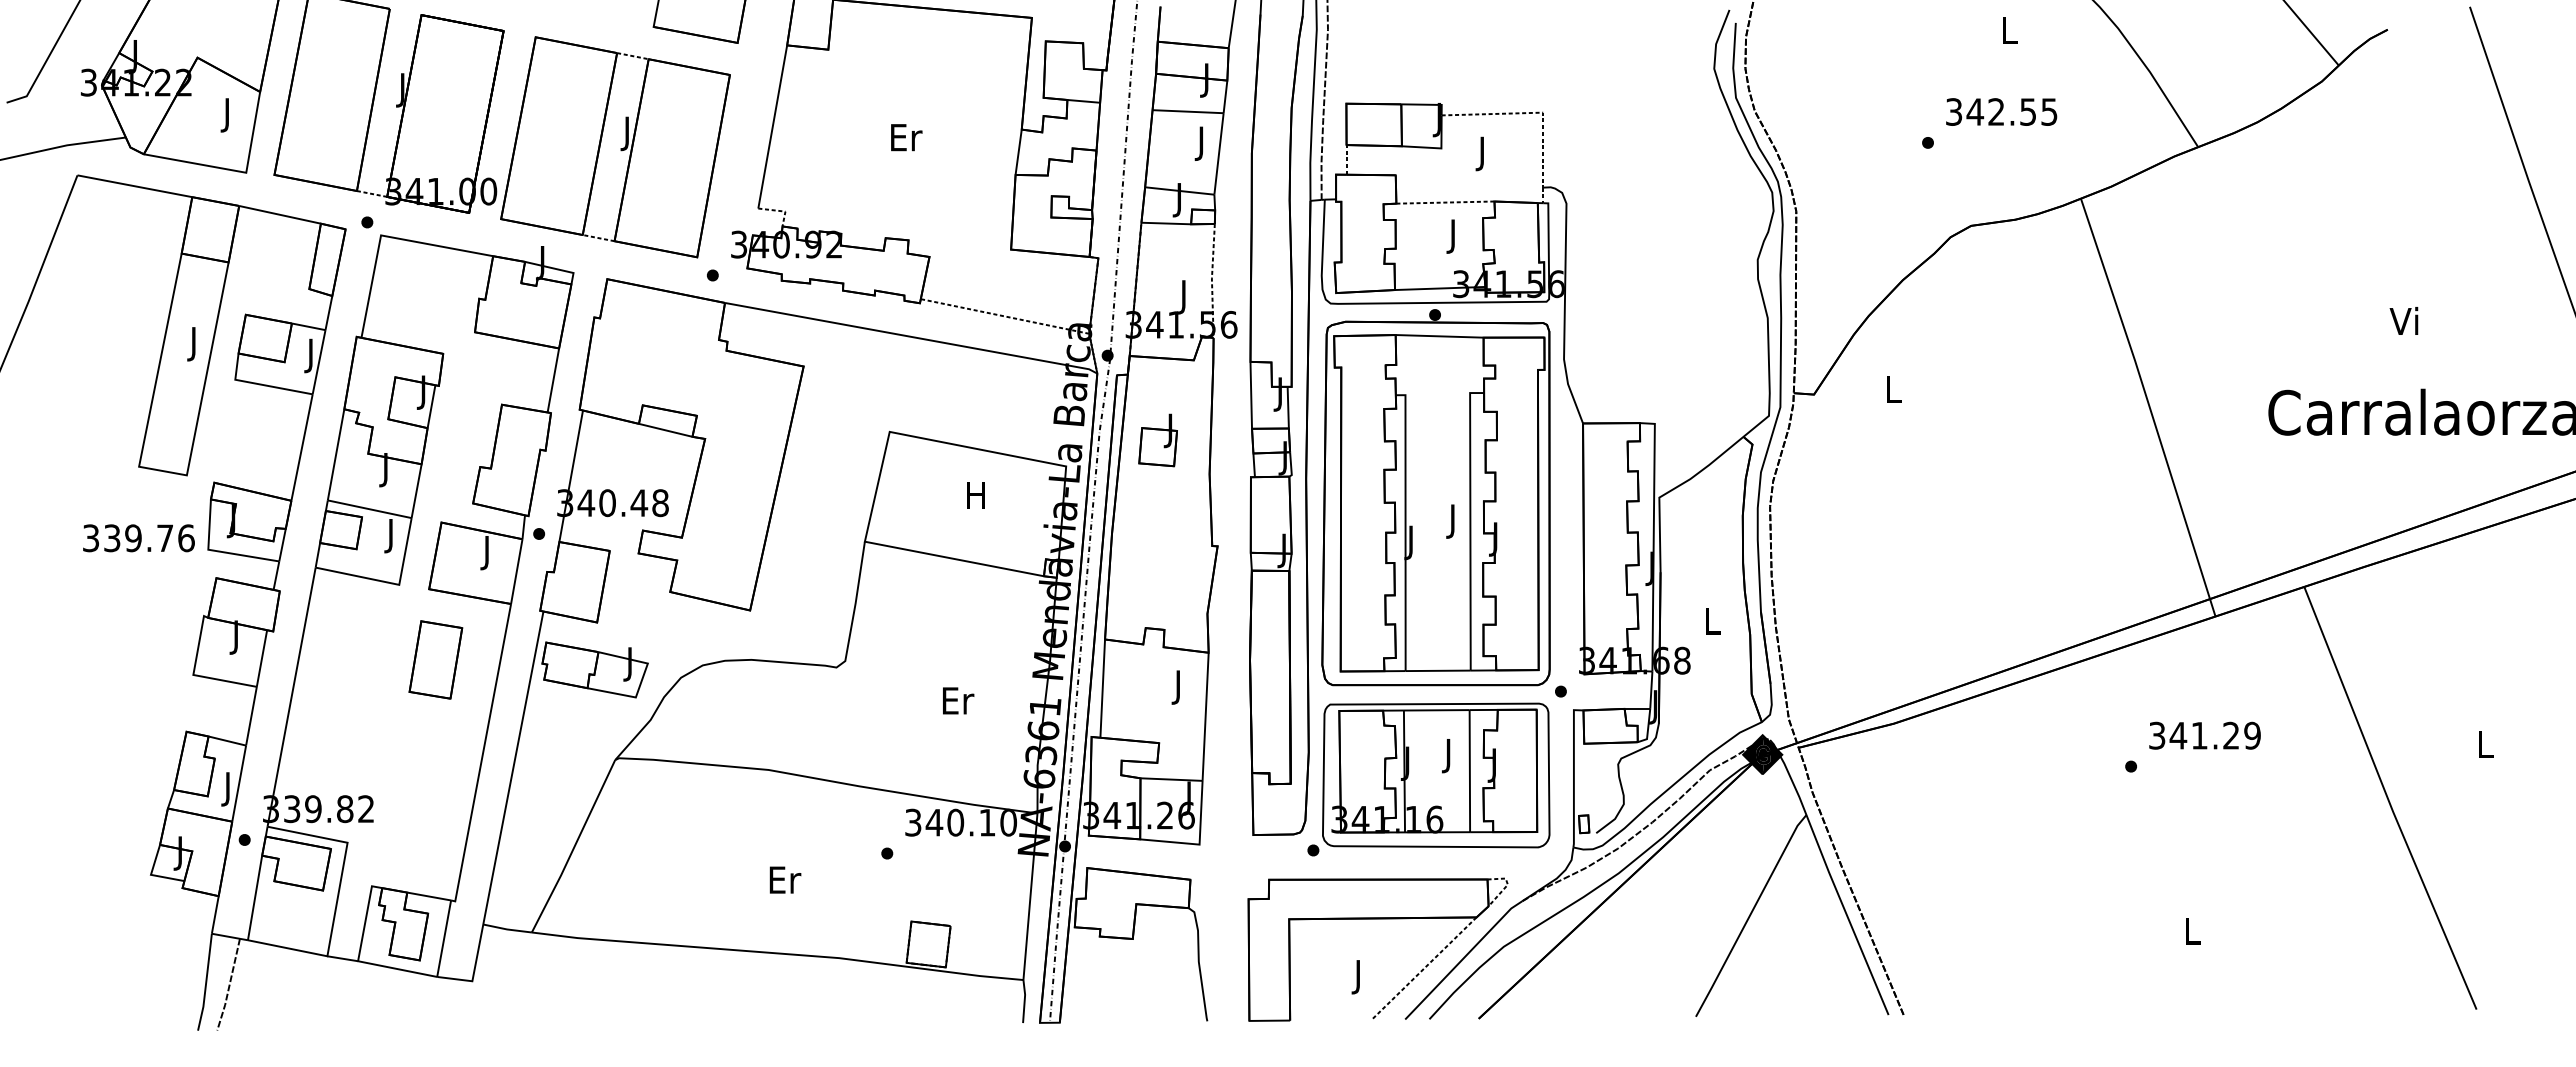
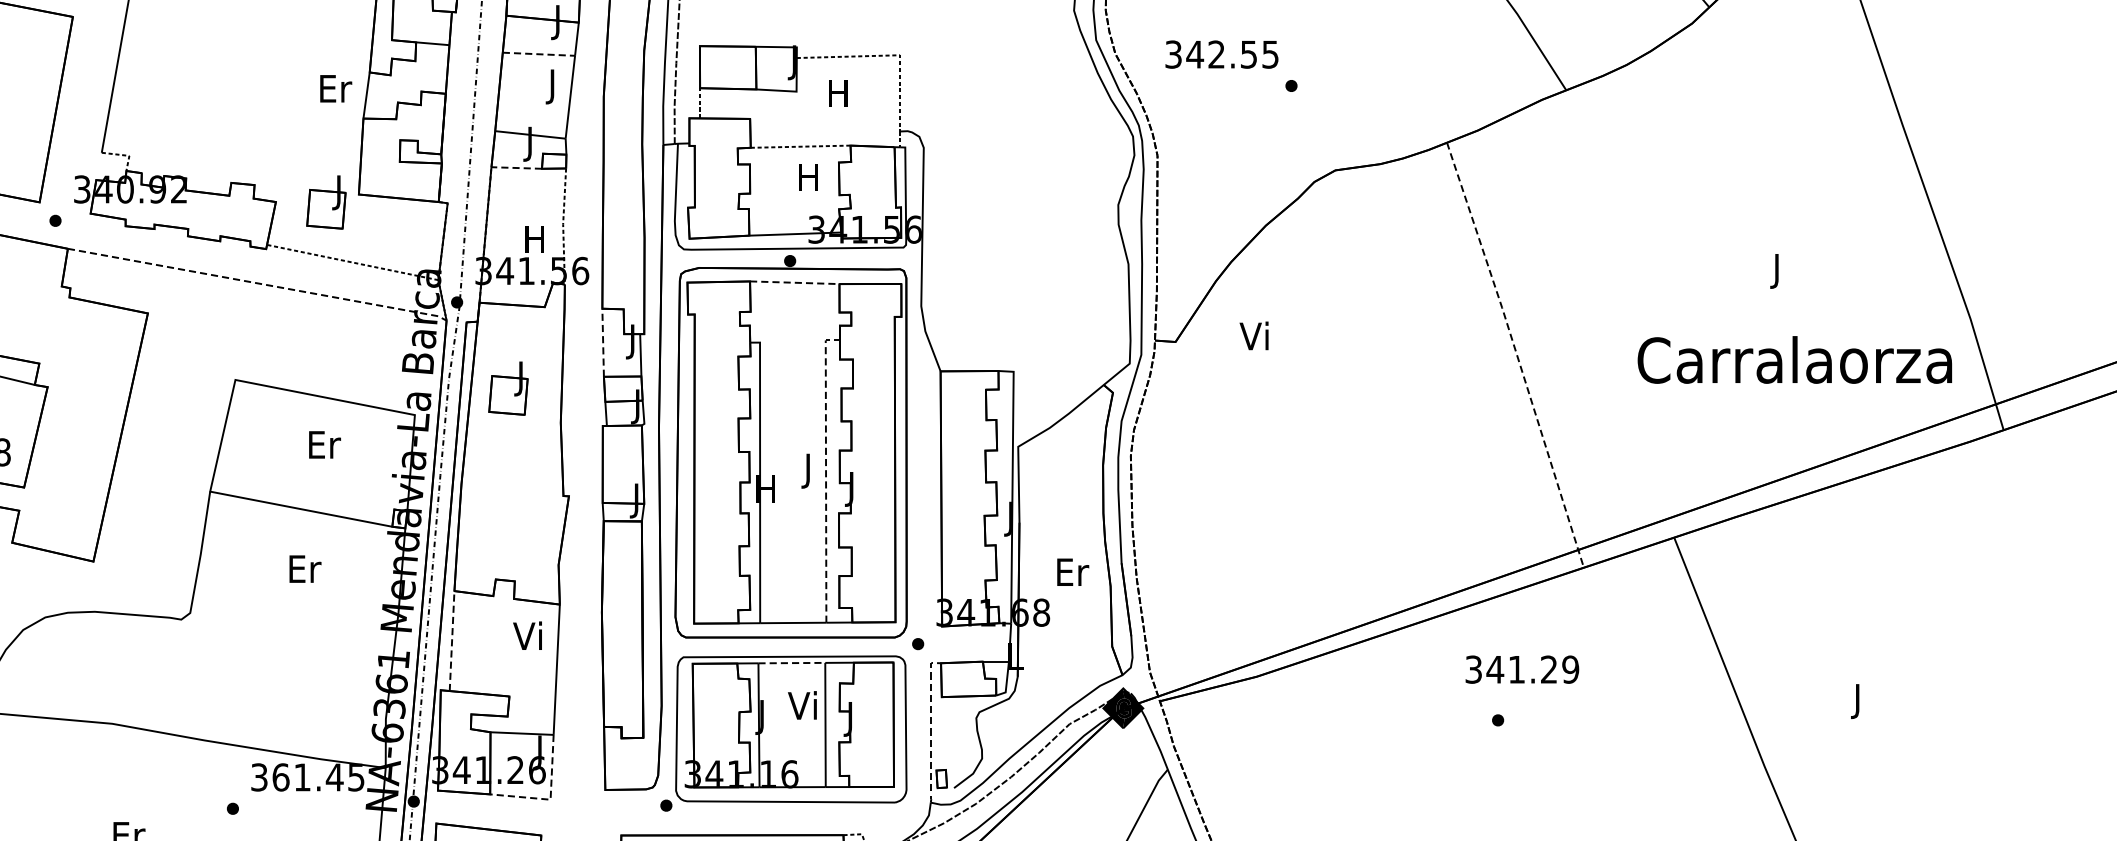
line: (1188, 111) -> (539, 54), solid -> dashed
text: (2001, 111) -> (1221, 54), moved
text: (906, 137) -> (335, 88), moved
text: (1482, 153) -> (838, 96), J -> H
line: (1166, 223) -> (516, 167), solid -> dashed
text: (1452, 236) -> (807, 181), J -> H
part: (978, 257) -> (325, 202), added
text: (1183, 297) -> (534, 243), J -> H
text: (2403, 324) -> (1775, 270), Vi -> J
line: (1439, 336) -> (794, 282), solid -> dashed
line: (912, 337) -> (258, 283), solid -> dashed
text: (1891, 388) -> (1254, 335), L -> Vi
line: (1251, 394) -> (603, 341), solid -> dashed
line: (2149, 406) -> (1516, 354), solid -> dashed
text: (977, 495) -> (324, 444), H -> Er
line: (1470, 523) -> (826, 473), solid -> dashed
text: (1410, 542) -> (765, 492), J -> H
text: (1713, 620) -> (1073, 571), L -> Er
text: (1176, 686) -> (527, 638), J -> Vi
line: (1102, 688) -> (451, 640), solid -> dashed
text: (958, 700) -> (305, 568), moved
text: (1656, 707) -> (1015, 660), J -> L
line: (1436, 710) -> (791, 663), solid -> dashed
text: (2204, 735) -> (1521, 669), moved
text: (2485, 748) -> (1858, 701), L -> J
text: (1447, 755) -> (802, 709), J -> Vi
line: (1573, 774) -> (930, 728), solid -> dashed
text: (971, 822) -> (318, 777), 340.10 -> 361.45
line: (1199, 843) -> (550, 798), solid -> dashed

